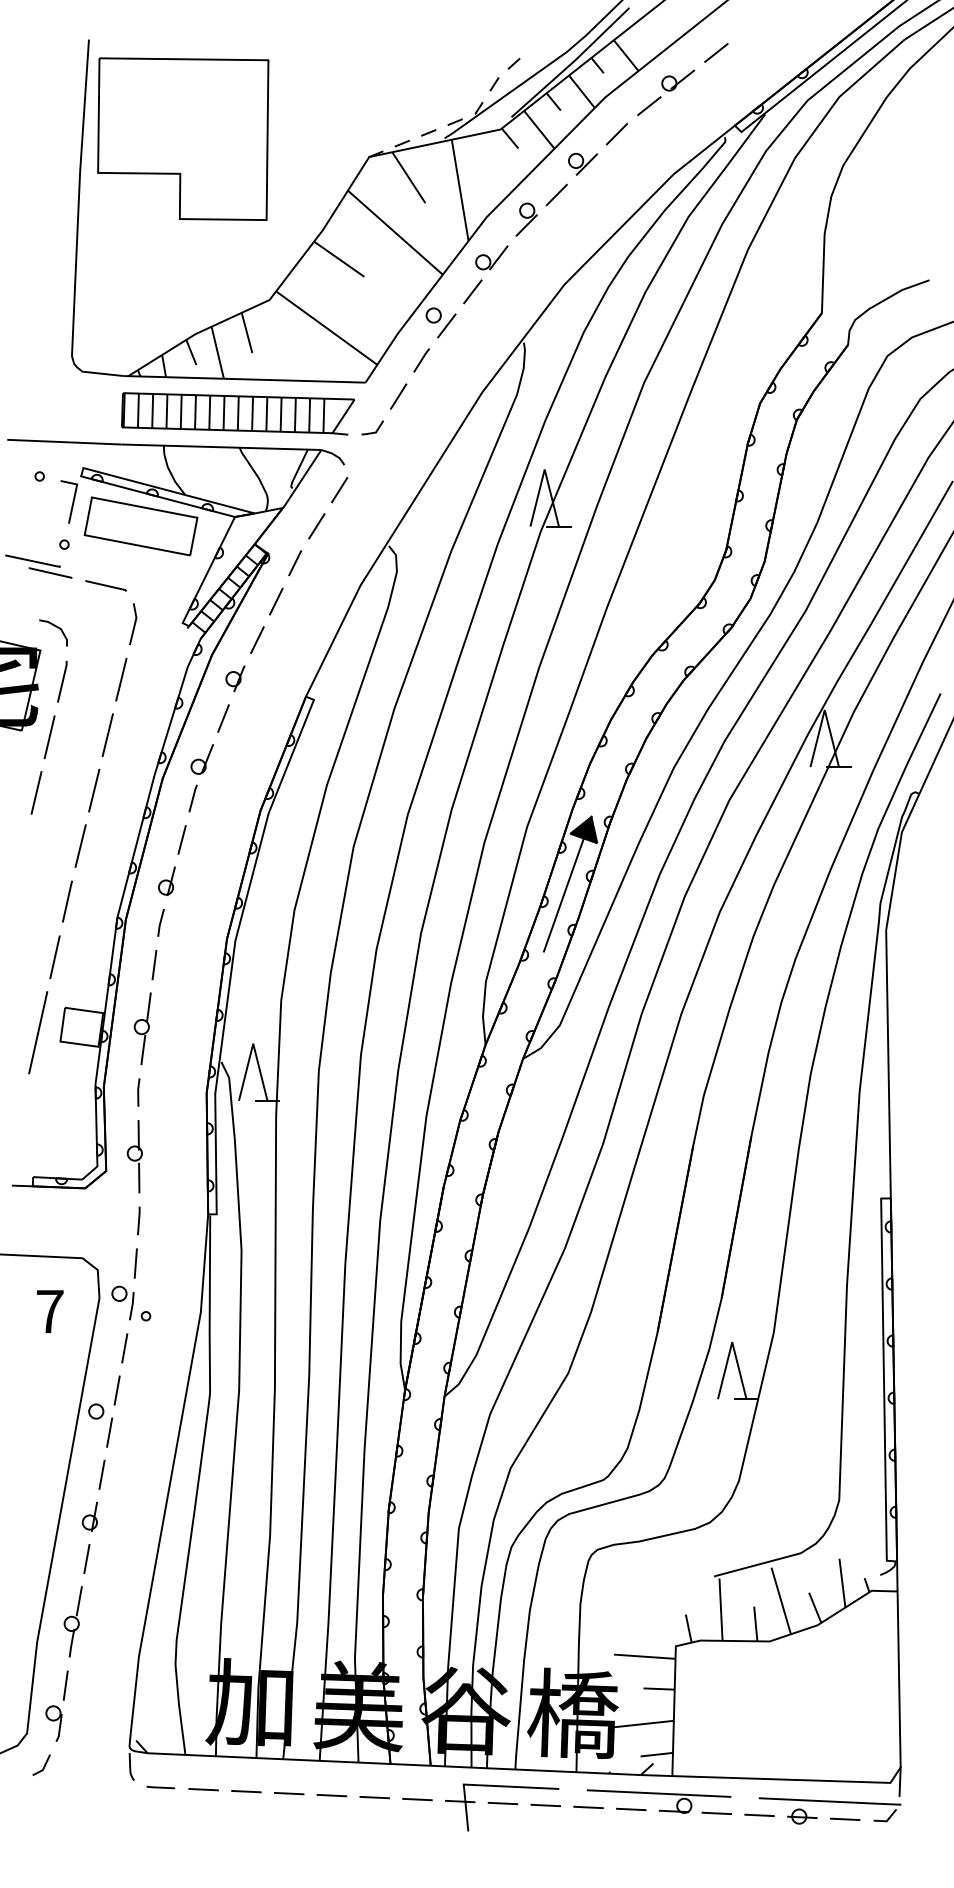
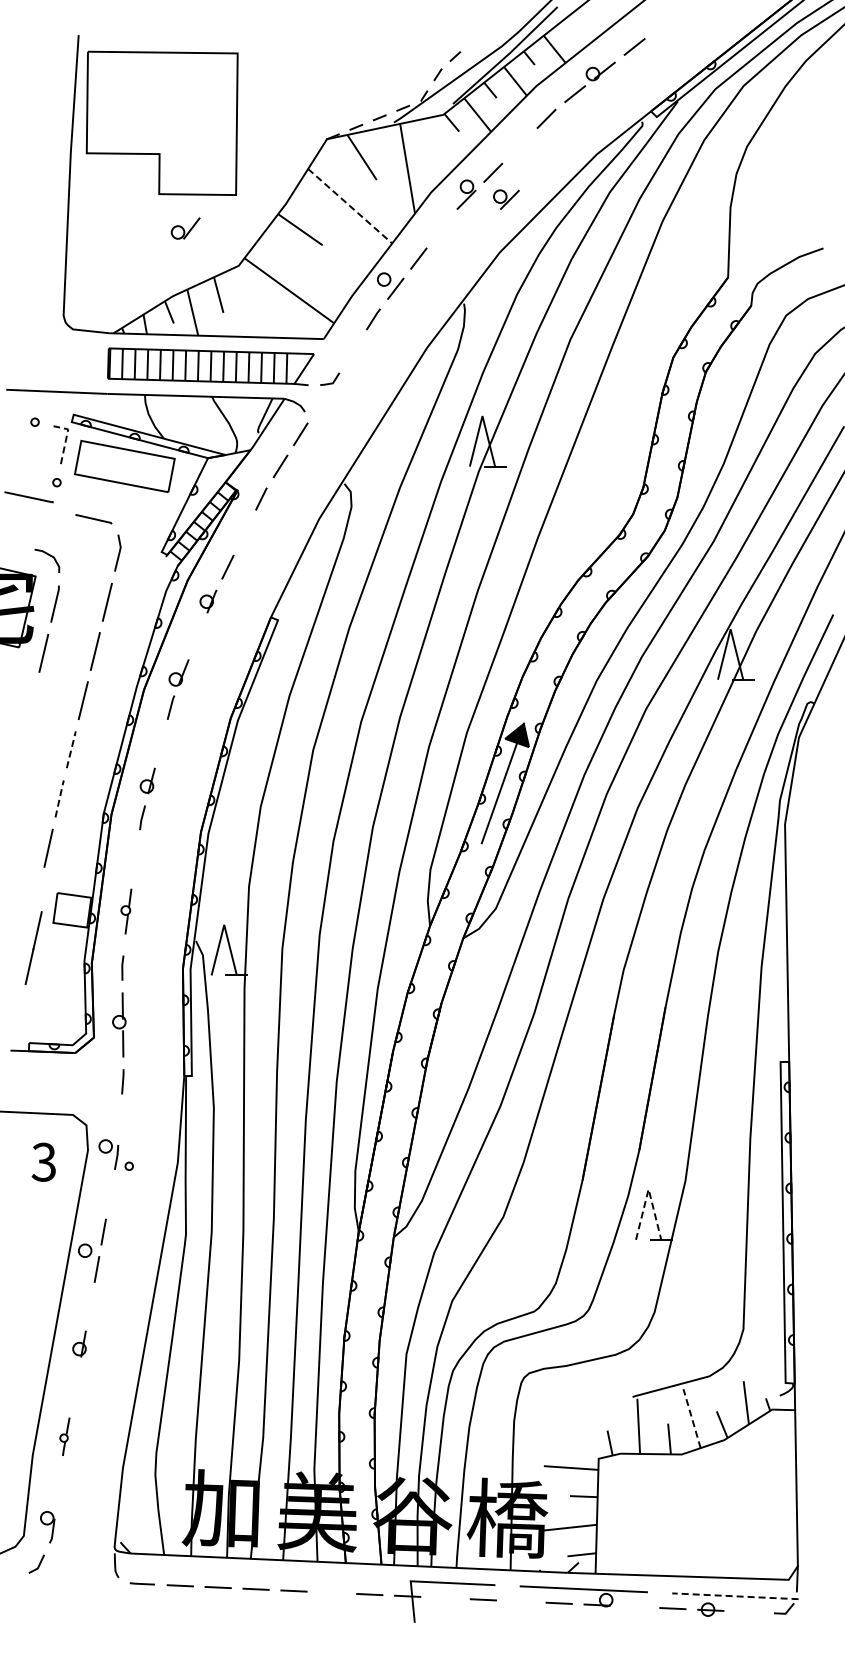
part: (583, 164) -> (506, 199), moved
line: (395, 232) -> (350, 206), solid -> dashed
part: (491, 257) -> (185, 228), moved
line: (397, 396) -> (352, 351), removed
line: (75, 494) -> (66, 438), solid -> dashed
line: (50, 572) -> (44, 507), removed
line: (276, 600) -> (244, 532), removed
line: (223, 718) -> (197, 636), removed
line: (35, 792) -> (31, 702), removed
line: (182, 840) -> (161, 744), removed
line: (80, 845) -> (71, 749), solid -> dashed
line: (67, 901) -> (59, 798), solid -> dashed
line: (154, 964) -> (136, 854), removed
part: (142, 1028) -> (126, 911), size x0.7
line: (37, 1032) -> (33, 947), moved
line: (136, 1263) -> (120, 1119), removed
text: (49, 1310) -> (43, 1161), 7 -> 3
line: (732, 1342) -> (648, 1189), solid -> dashed
line: (124, 1348) -> (110, 1194), removed
line: (102, 1474) -> (90, 1306), removed
line: (86, 1559) -> (76, 1381), removed
line: (781, 1600) -> (692, 1418), solid -> dashed
part: (72, 1621) -> (64, 1436), size x0.6
line: (65, 1685) -> (57, 1493), removed
line: (374, 1797) -> (331, 1592), removed
line: (830, 1801) -> (735, 1596), solid -> dashed
line: (502, 1802) -> (445, 1597), removed
line: (587, 1807) -> (520, 1601), removed
line: (716, 1813) -> (634, 1606), removed
line: (844, 1818) -> (748, 1611), removed

